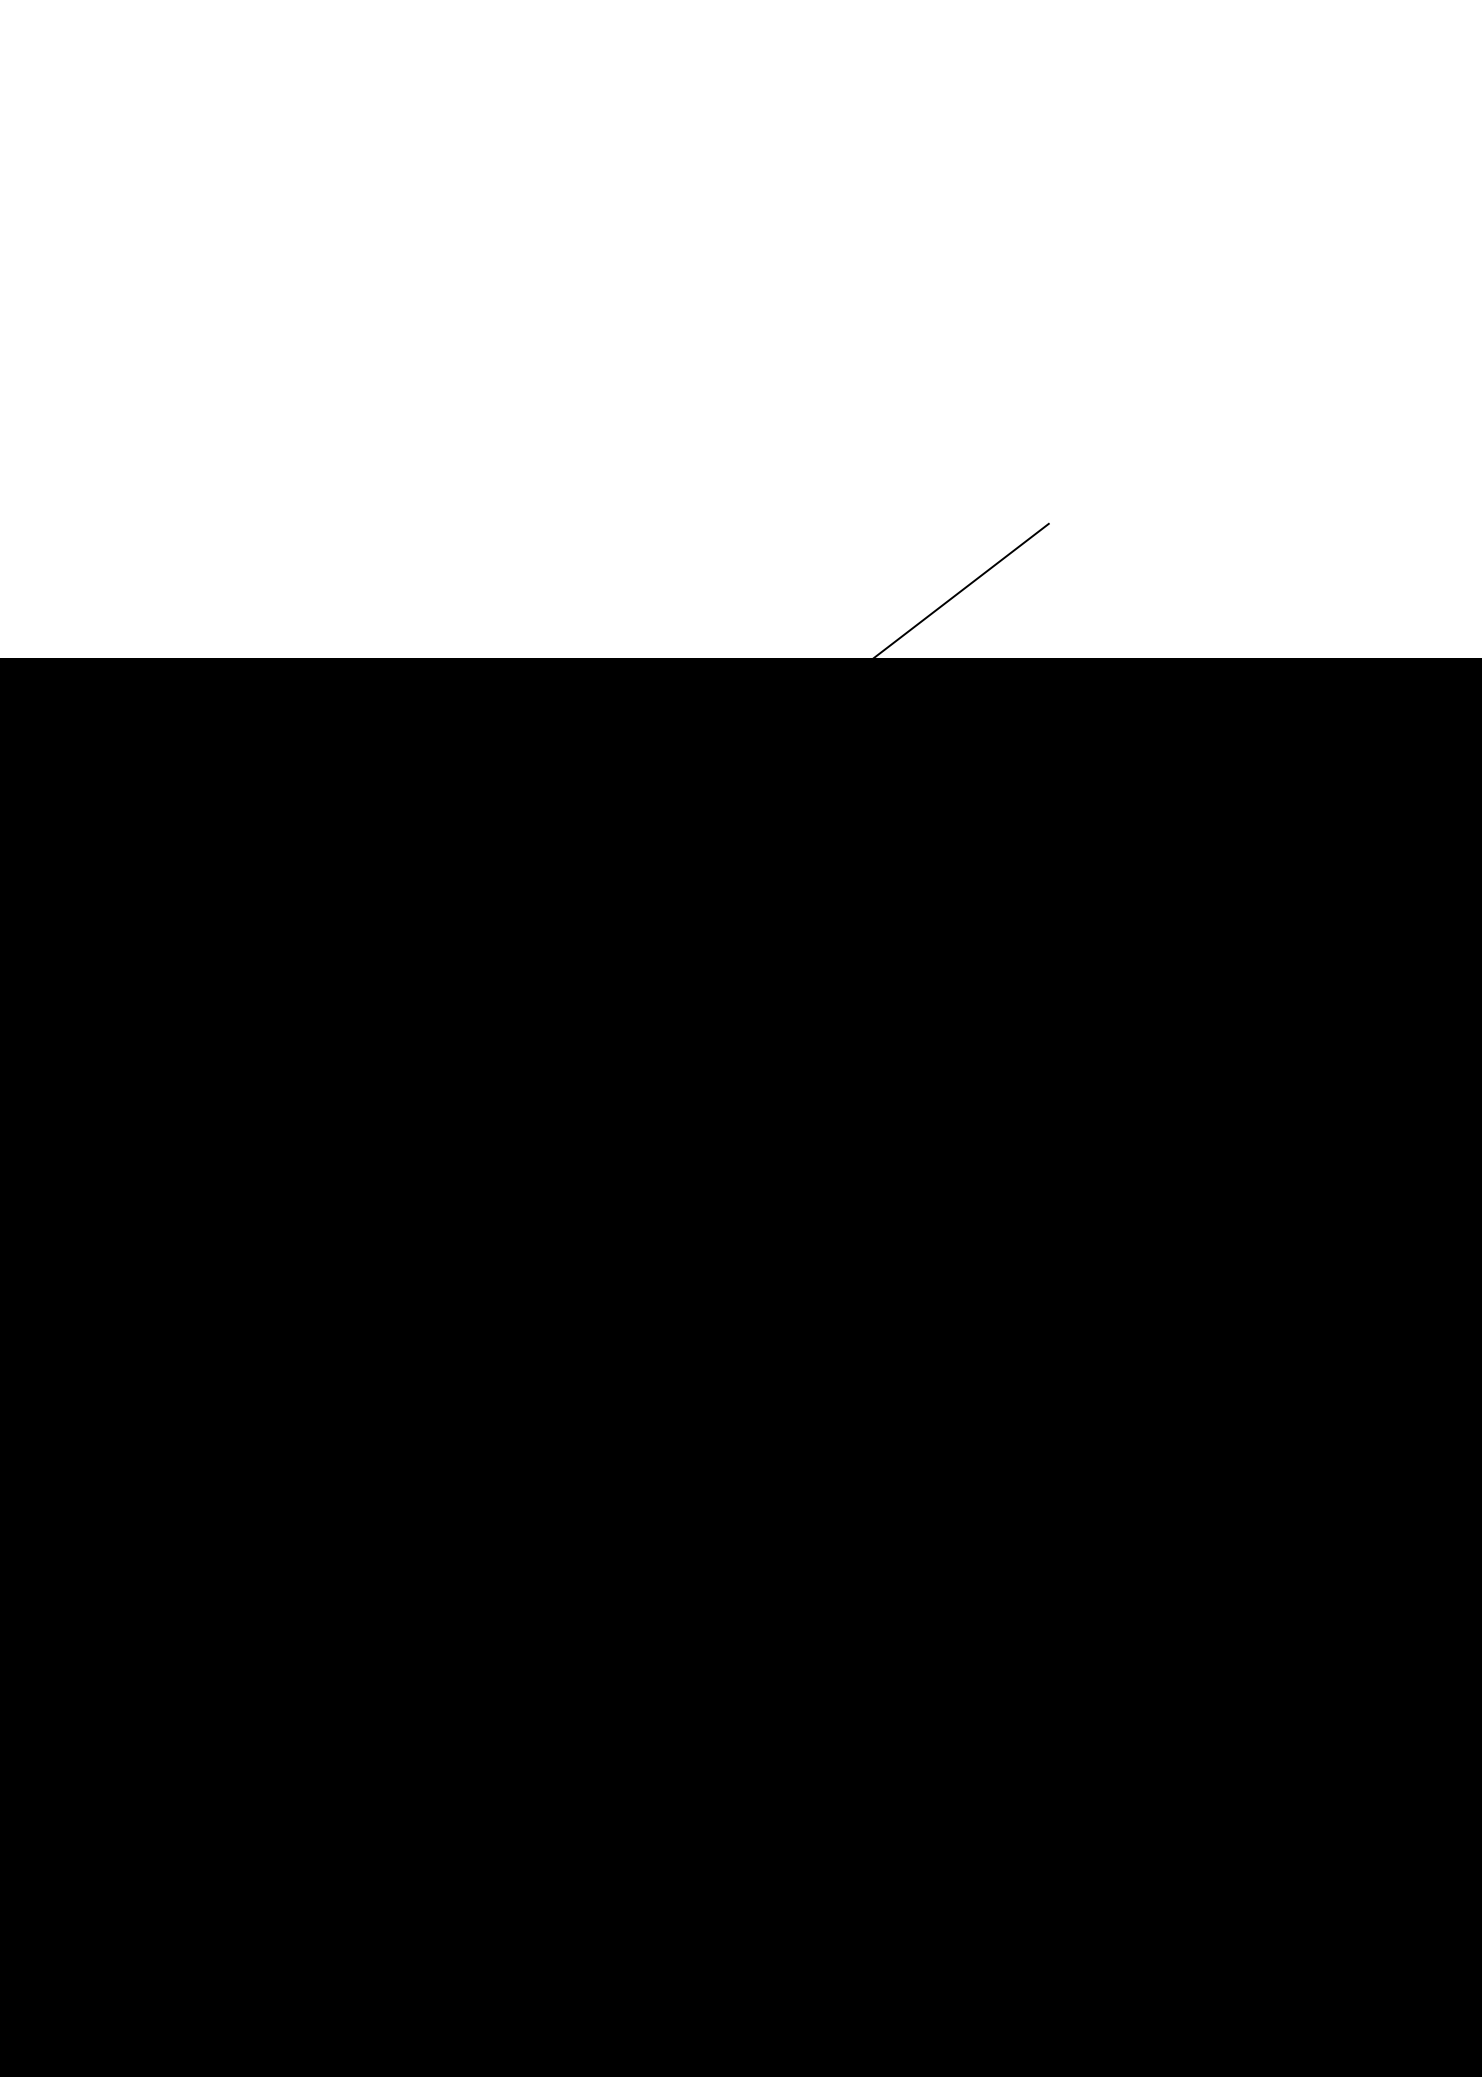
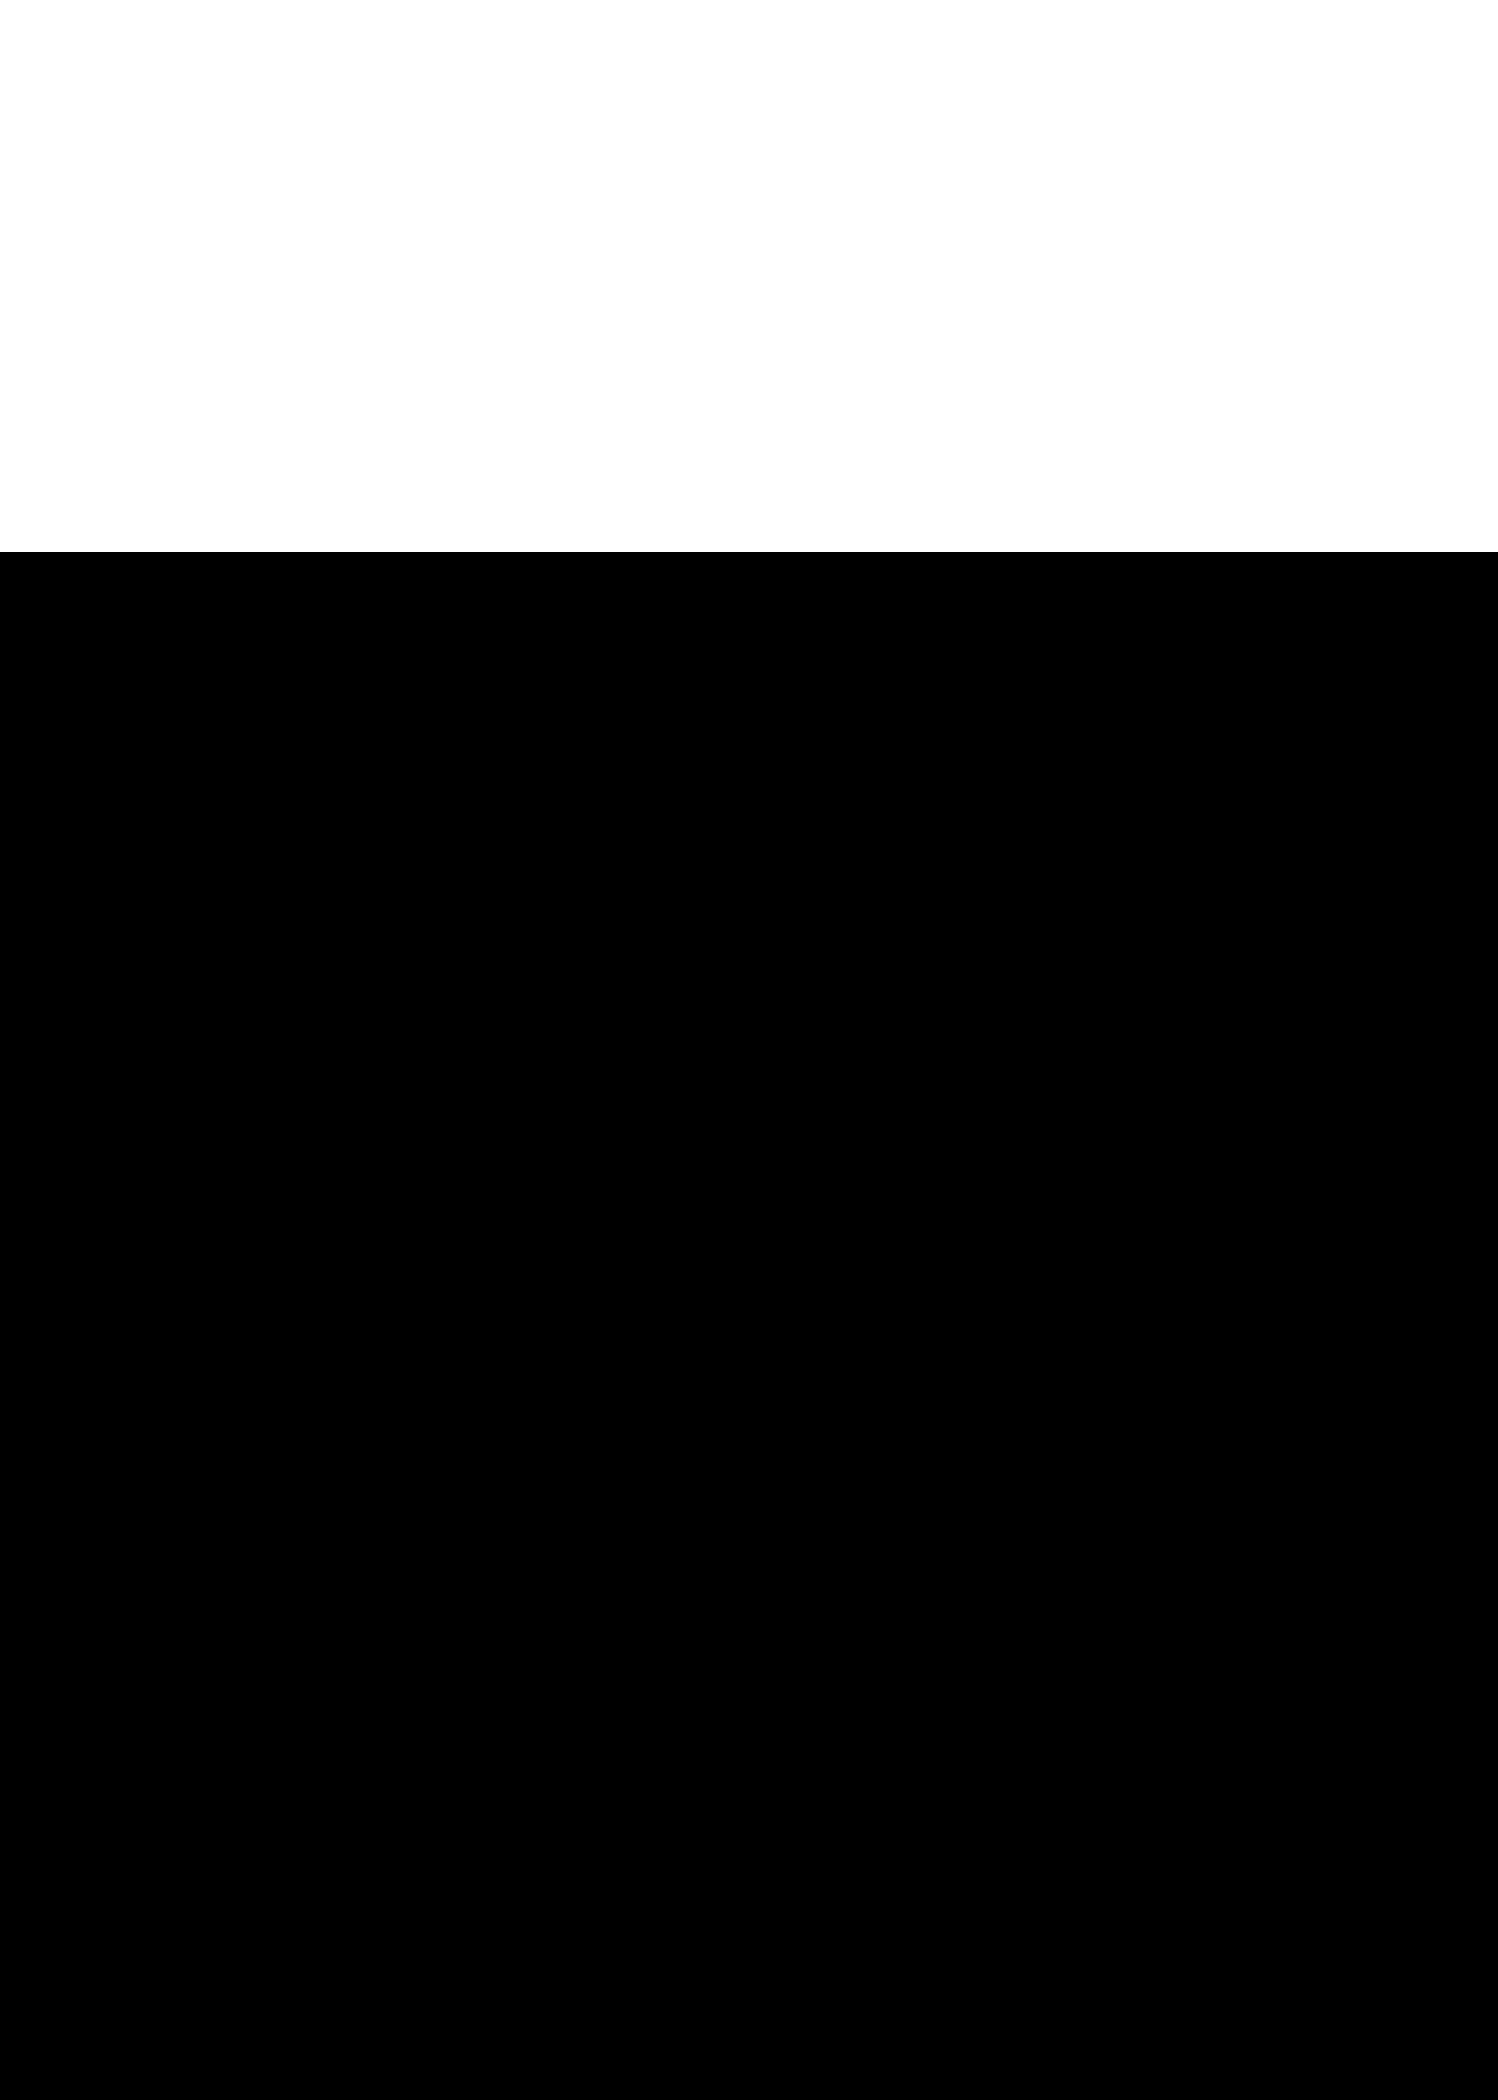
hatch: (960, 591) -> (766, 462), removed

